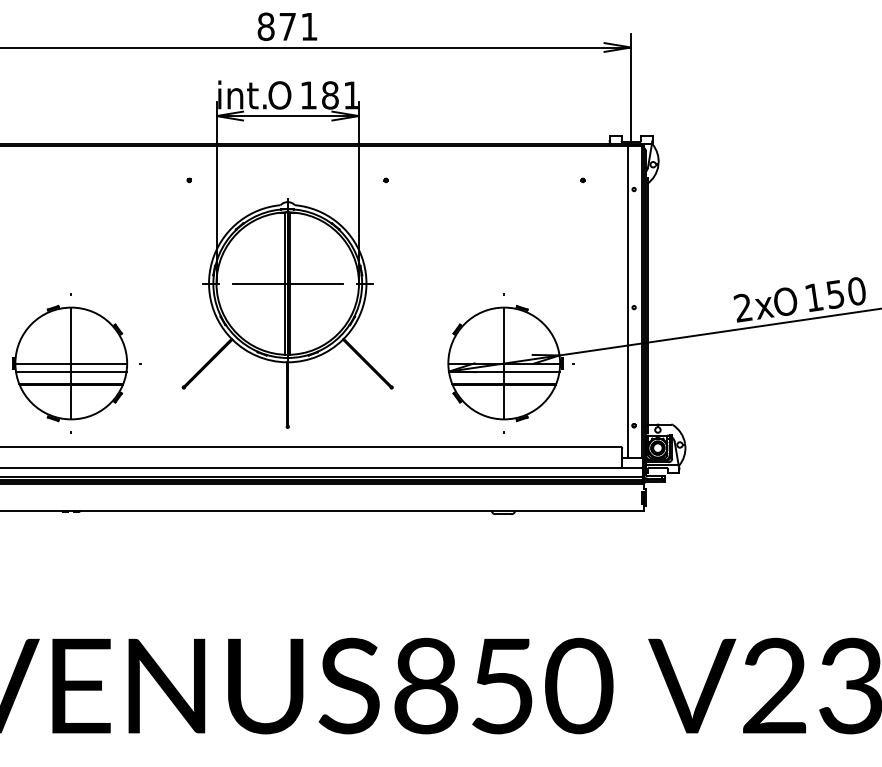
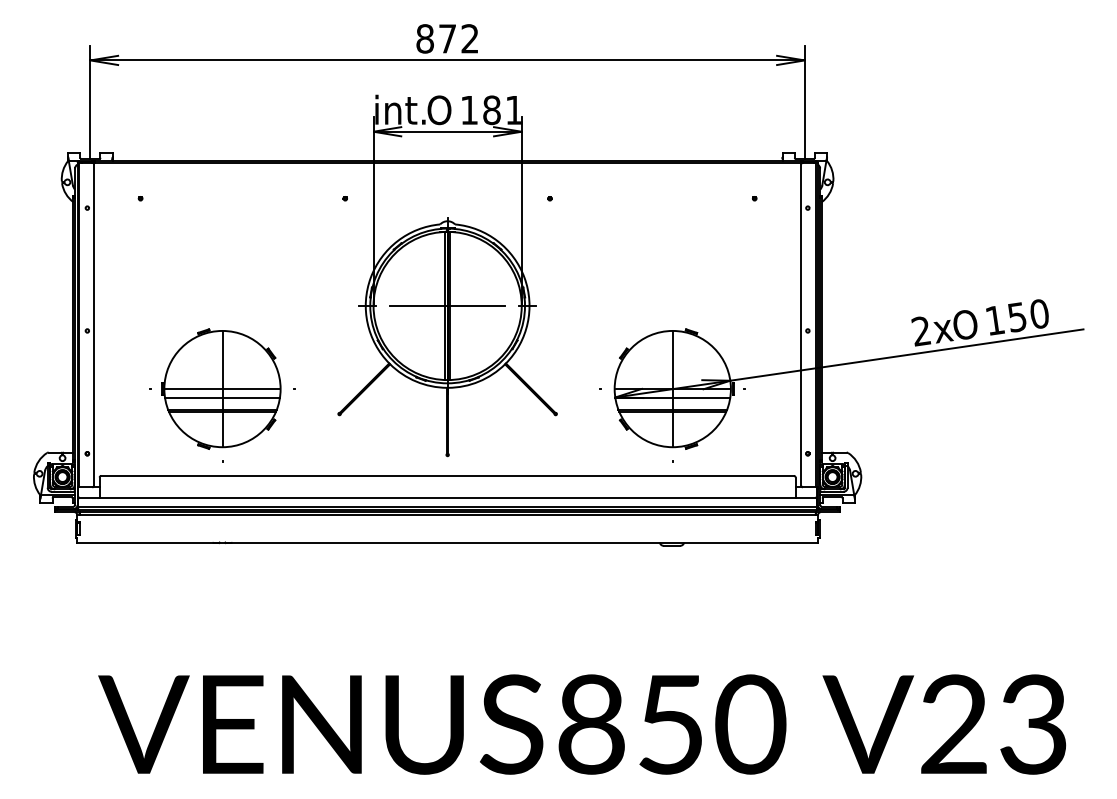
text: (308, 26) -> (469, 38), 871 -> 872

